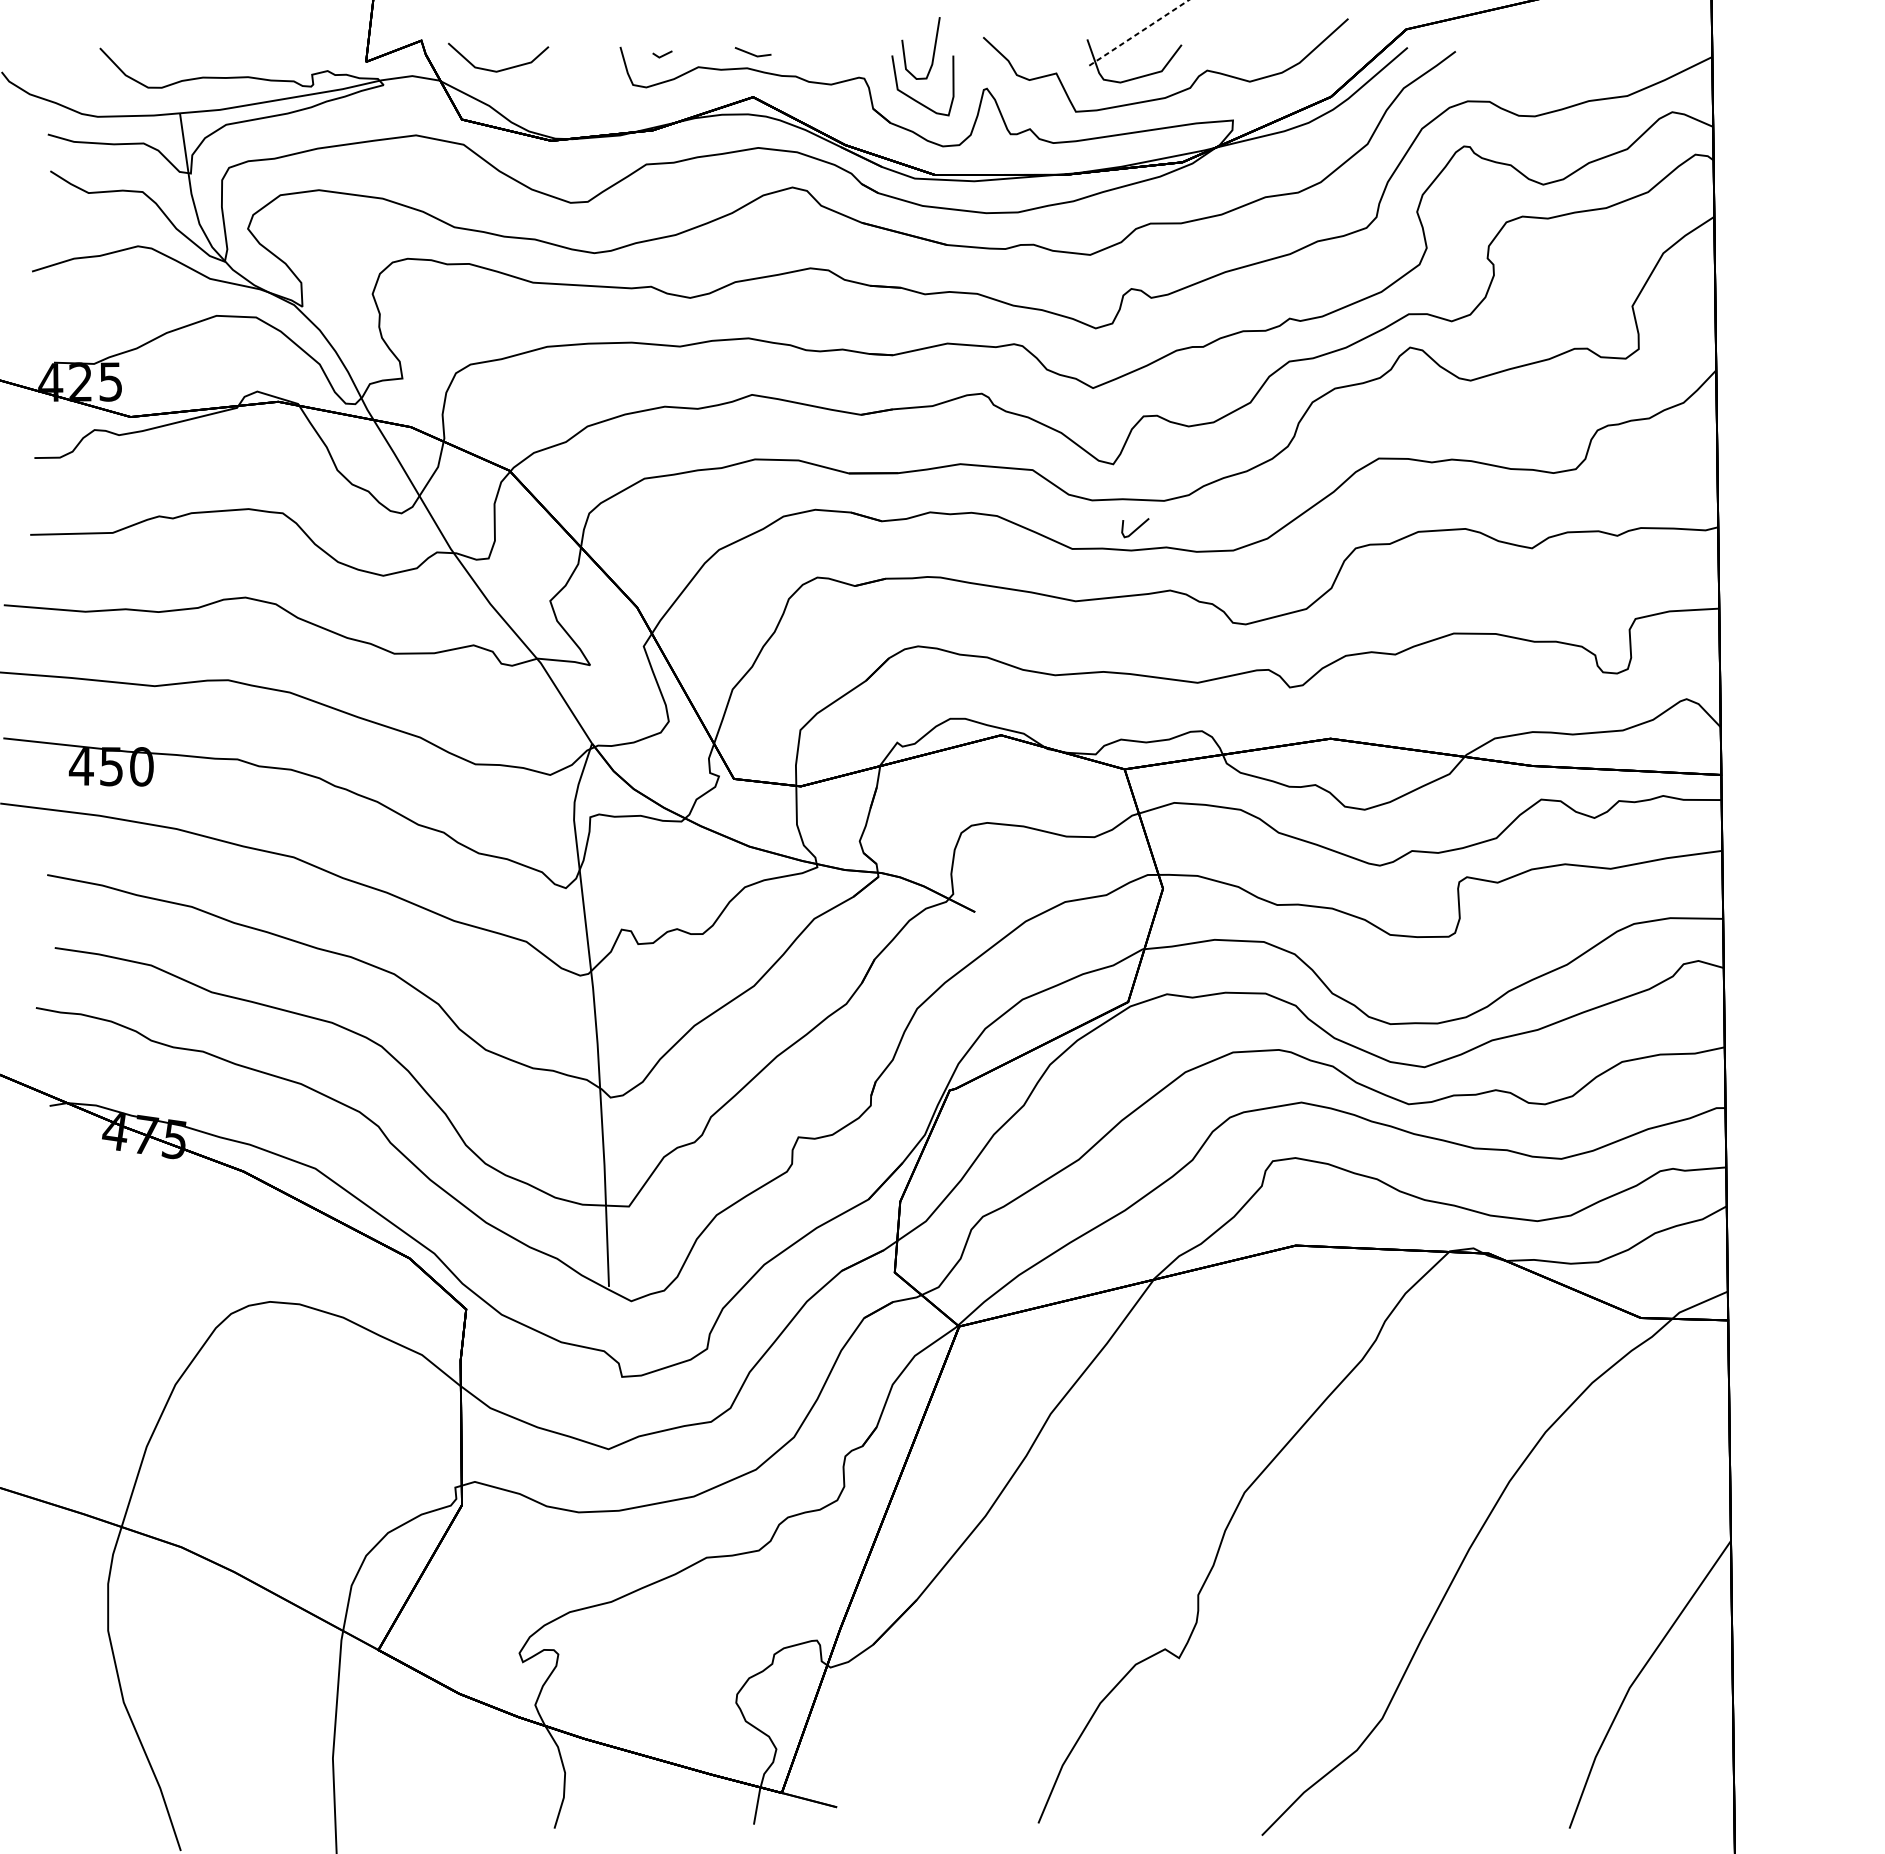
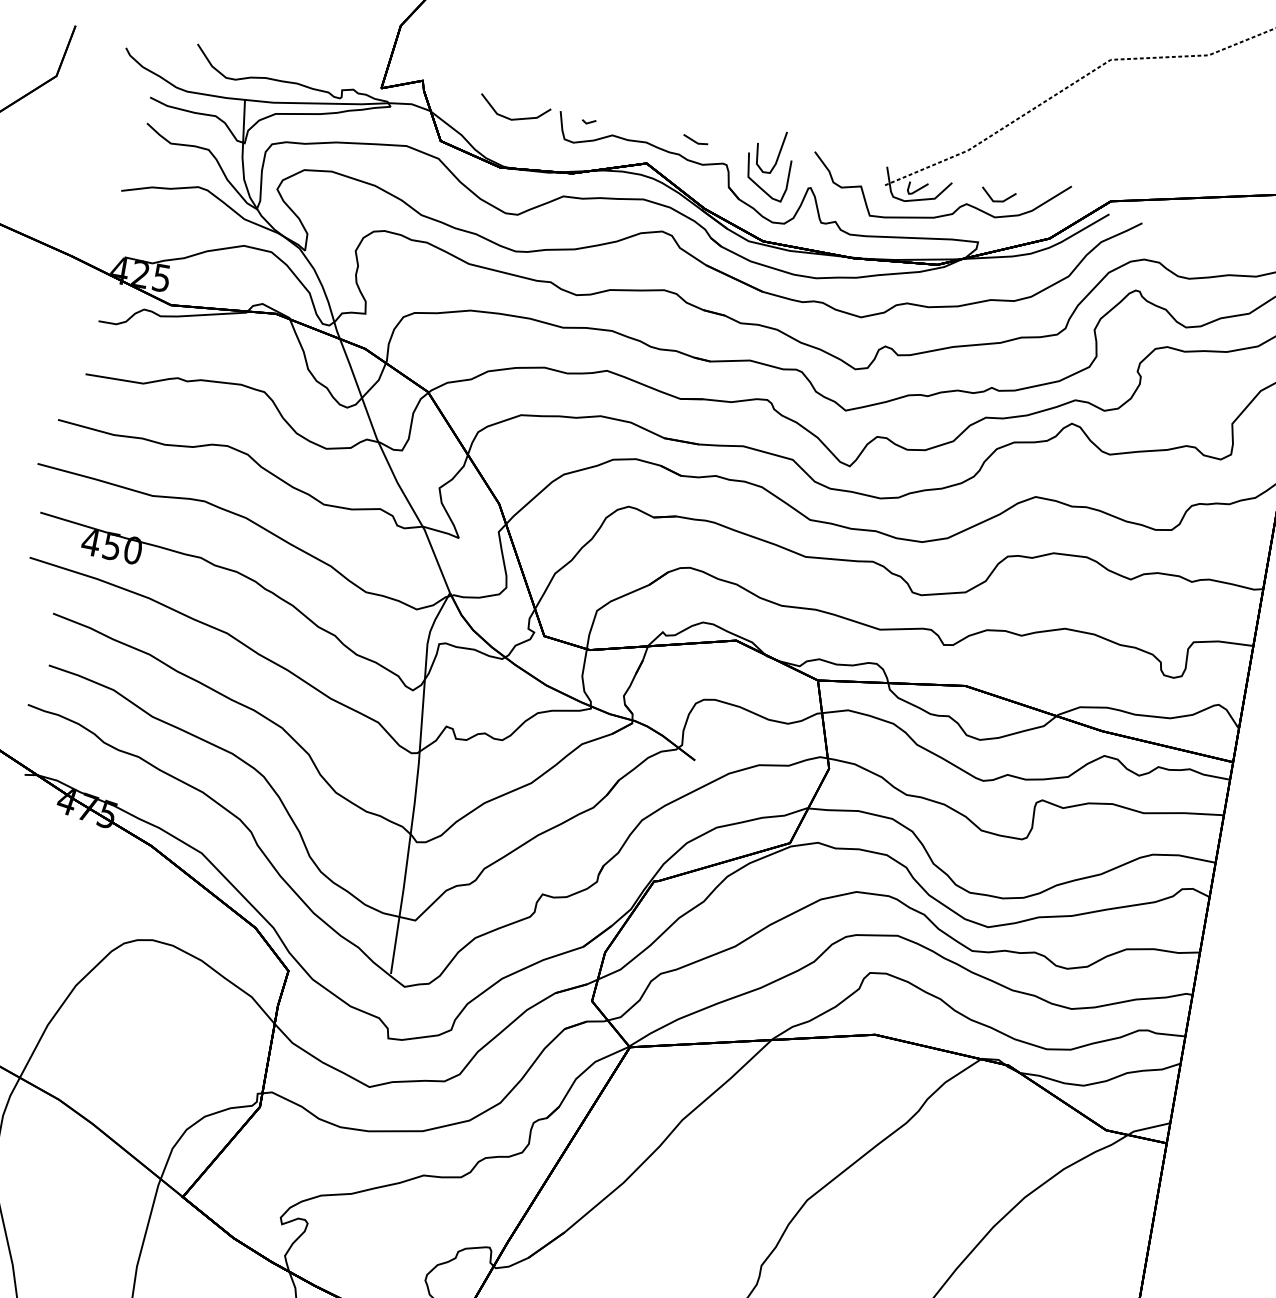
line: (752, 53) -> (695, 140), moved
line: (1249, 57) -> (997, 200), added
line: (500, 69) -> (514, 118), moved
line: (1136, 528) -> (918, 189), moved

